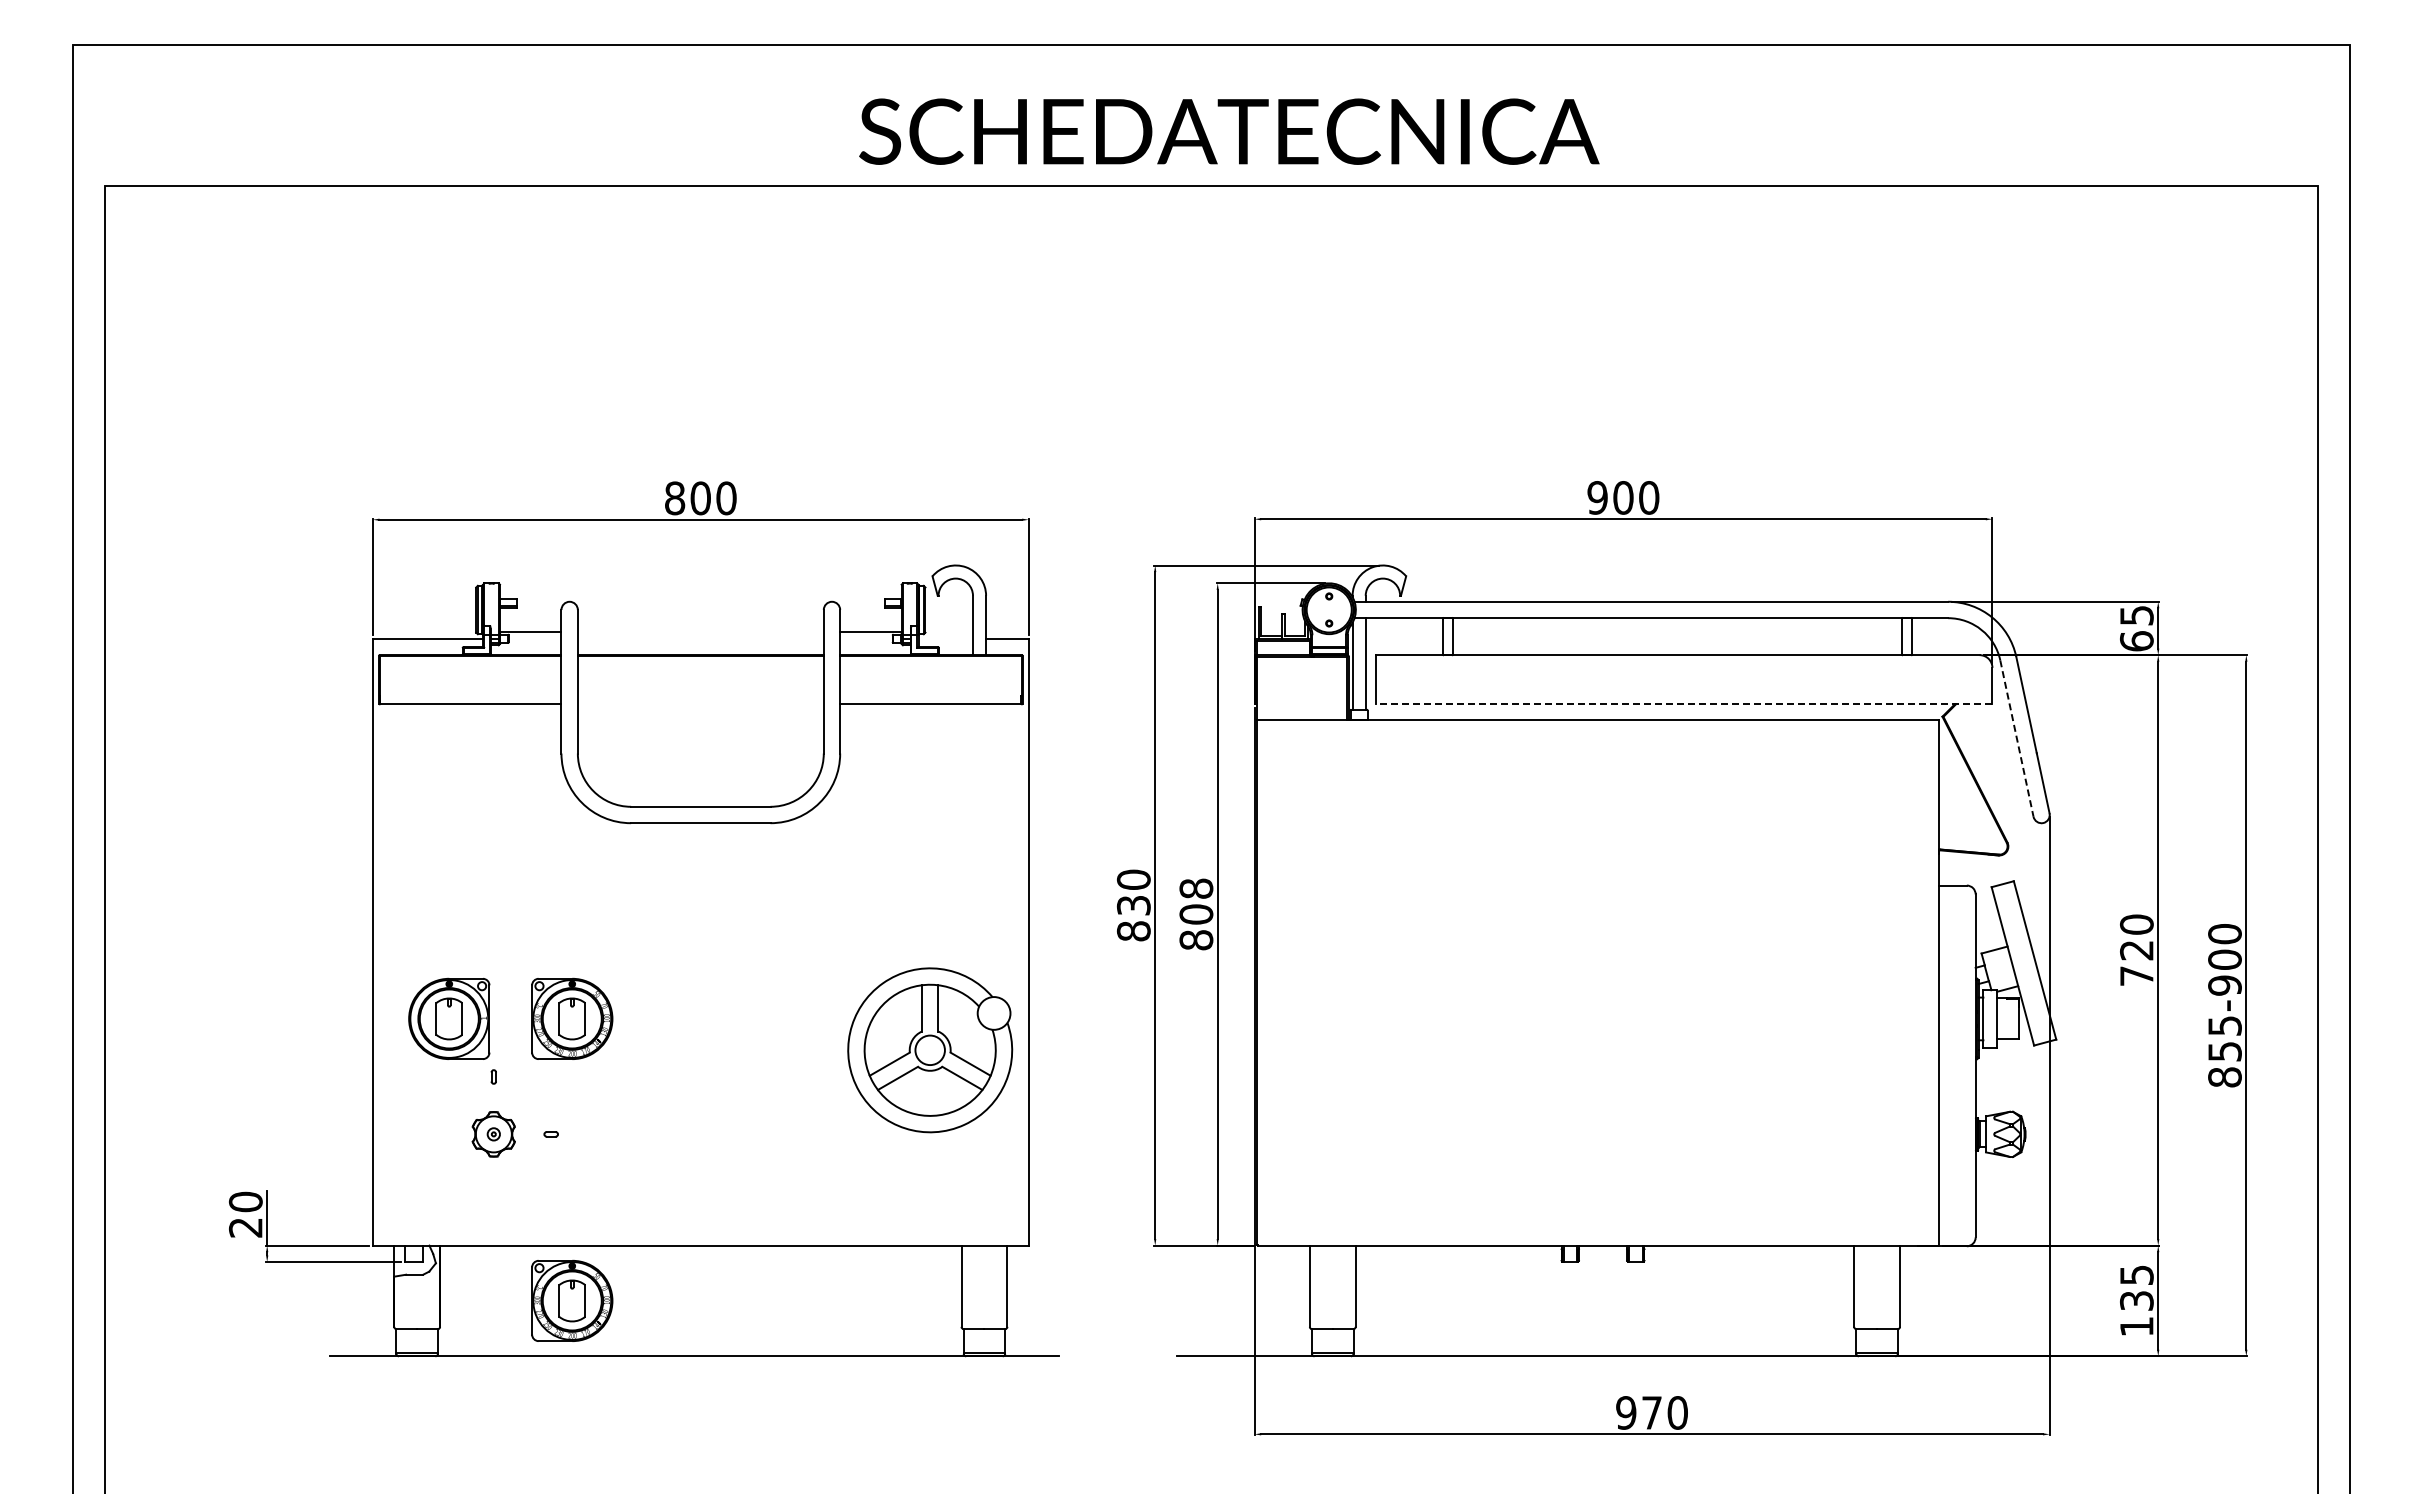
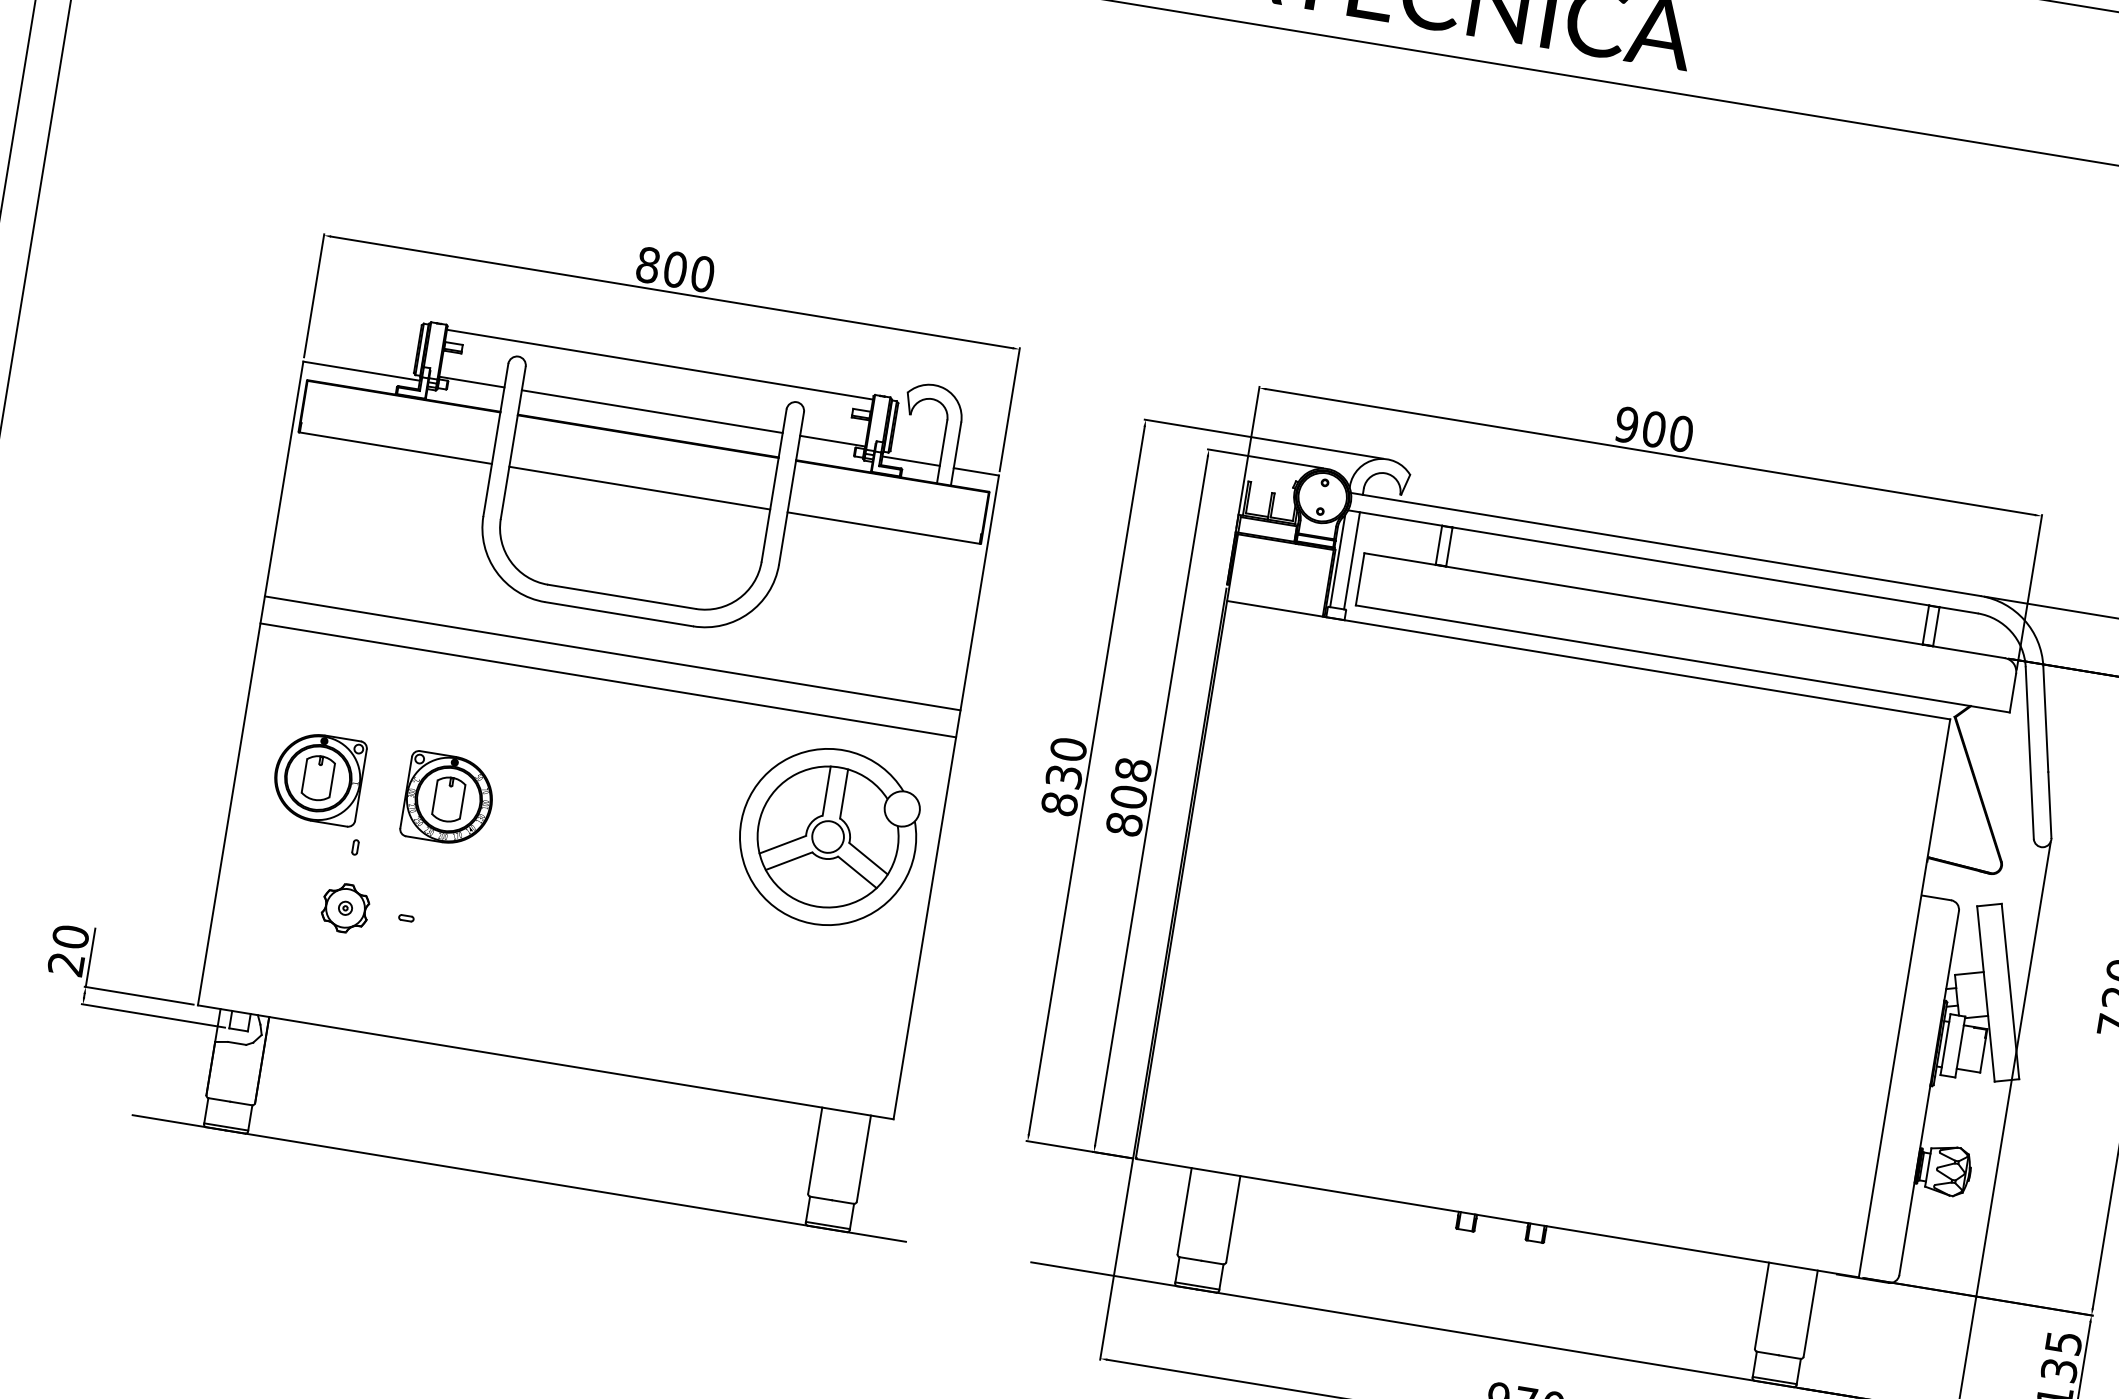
line: (700, 587) -> (659, 364), added
line: (700, 632) -> (651, 411), added
line: (945, 638) -> (910, 460), added
line: (700, 704) -> (639, 488), added
line: (1683, 704) -> (1682, 659), dashed -> solid
line: (2016, 738) -> (2029, 752), dashed -> solid
line: (700, 860) -> (612, 653), added
line: (700, 885) -> (607, 680), added
part: (930, 1050) -> (828, 837), moved
part: (572, 1300) -> (400, 1098), removed

